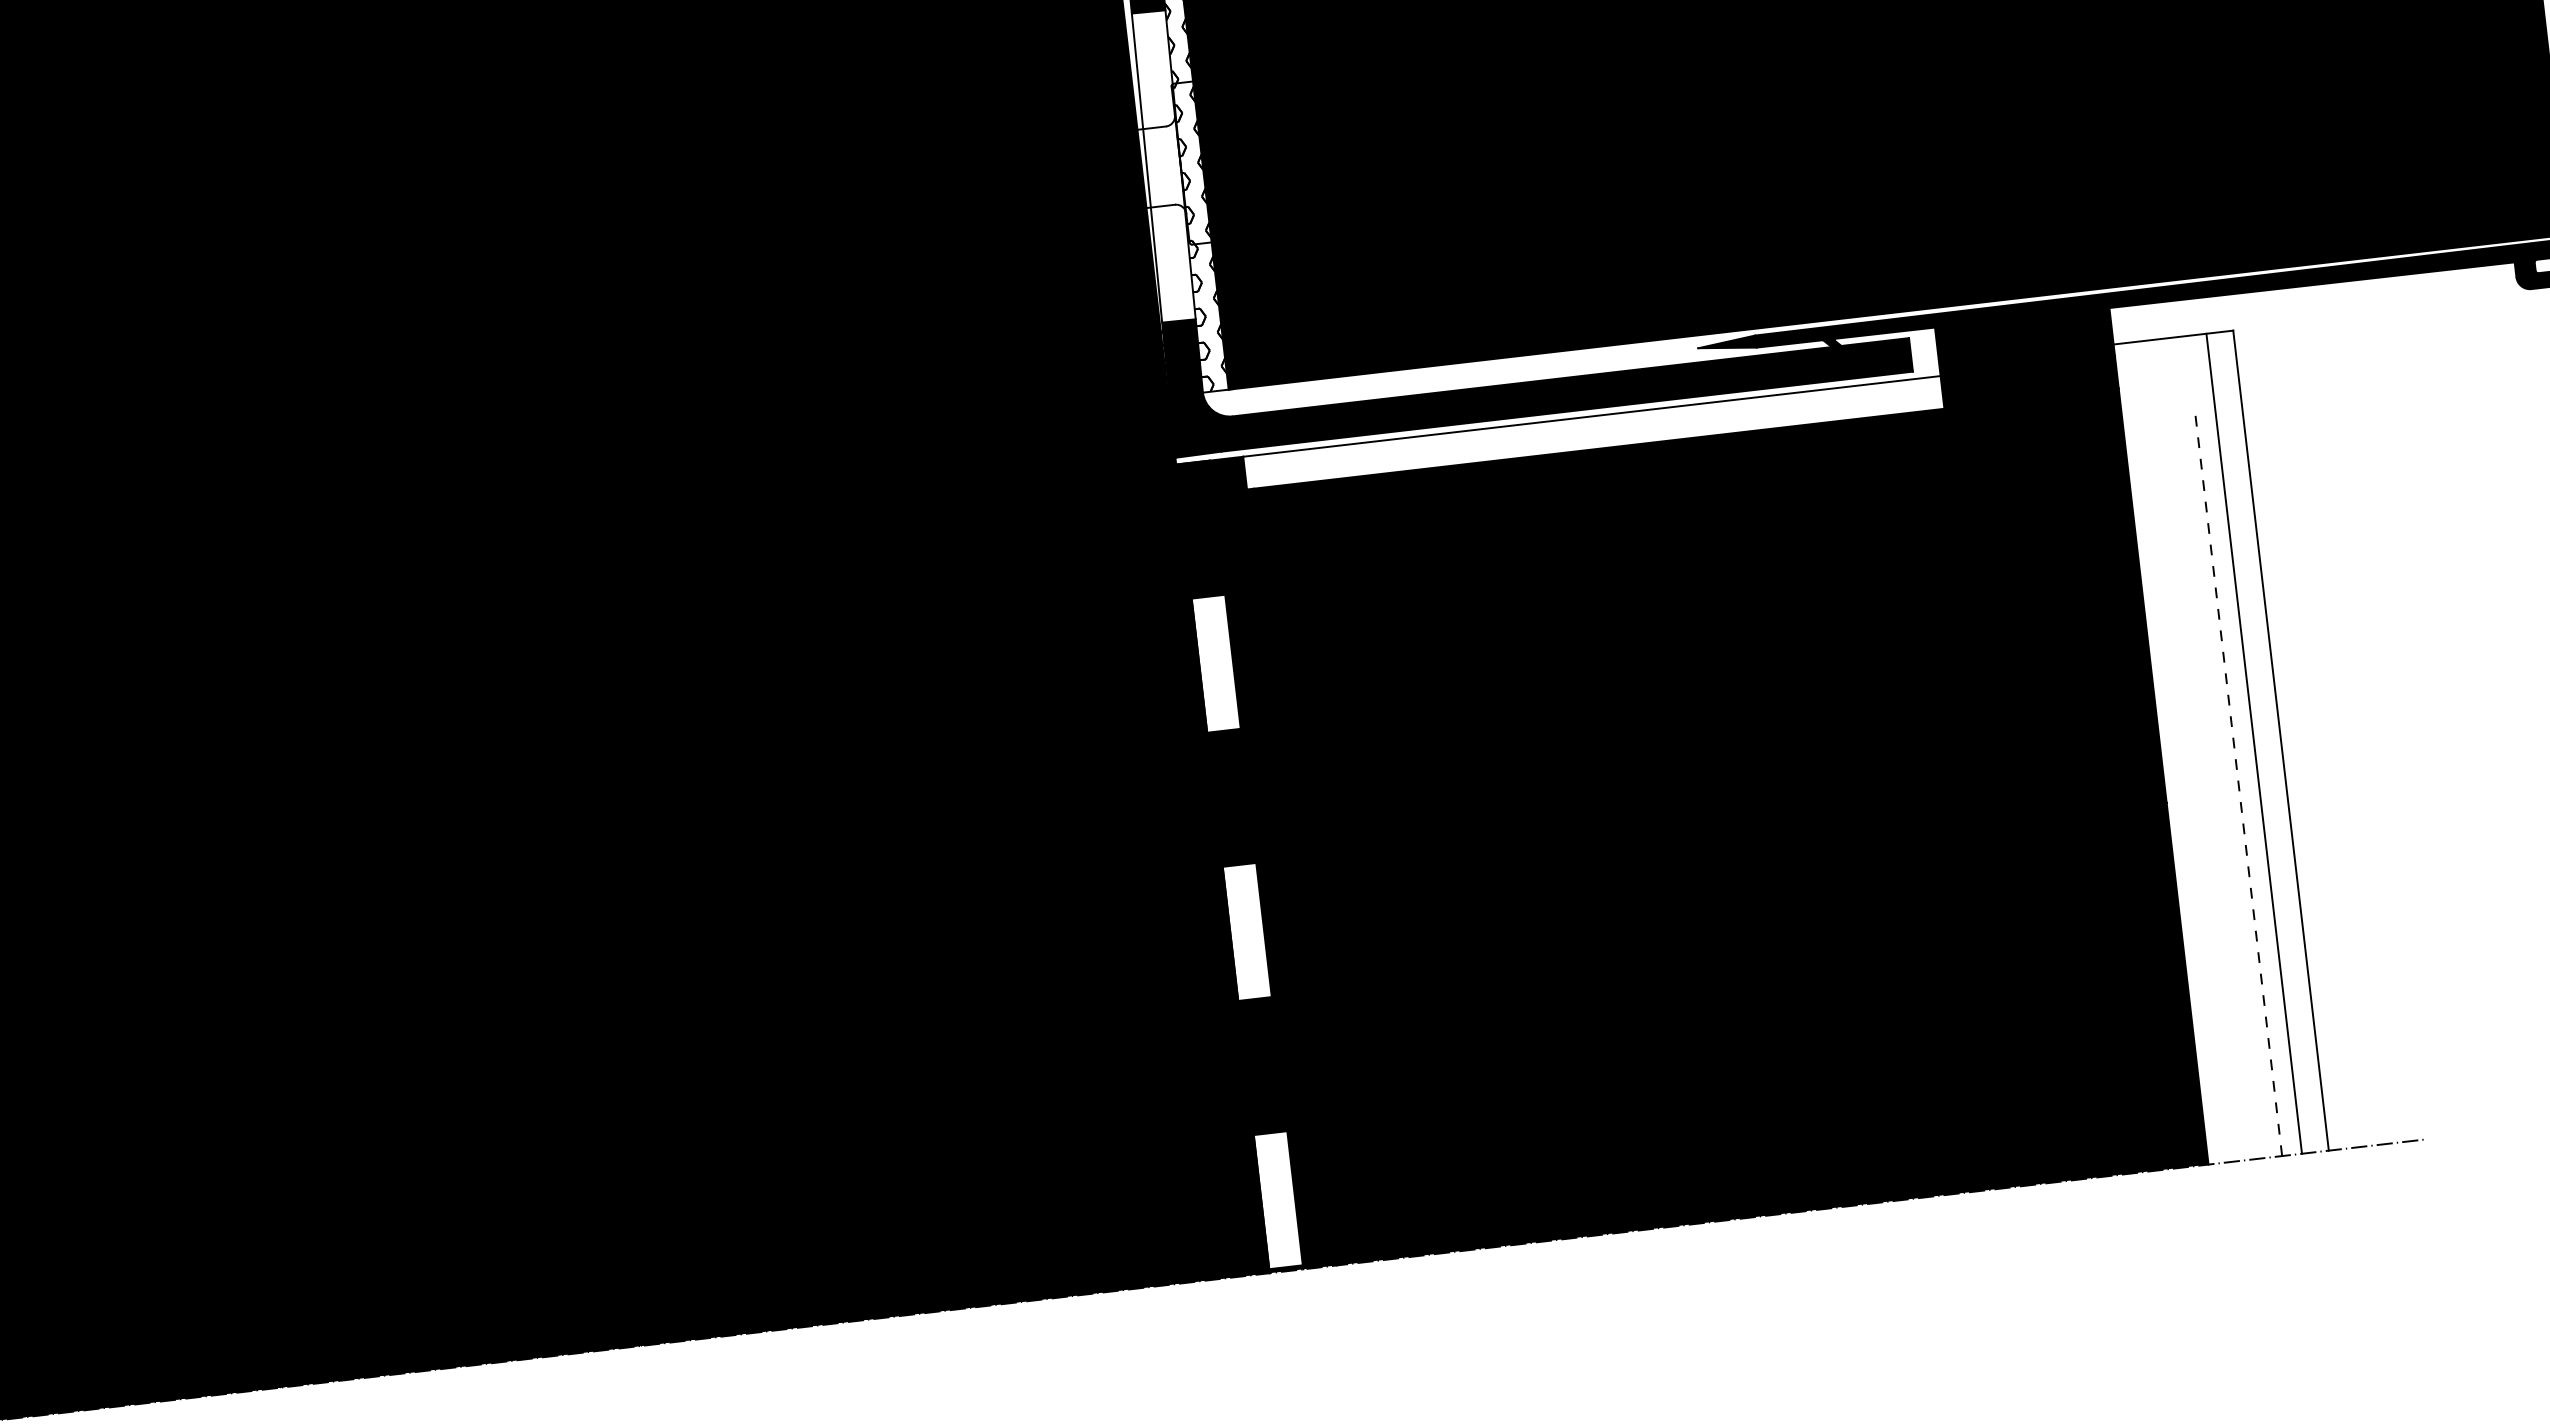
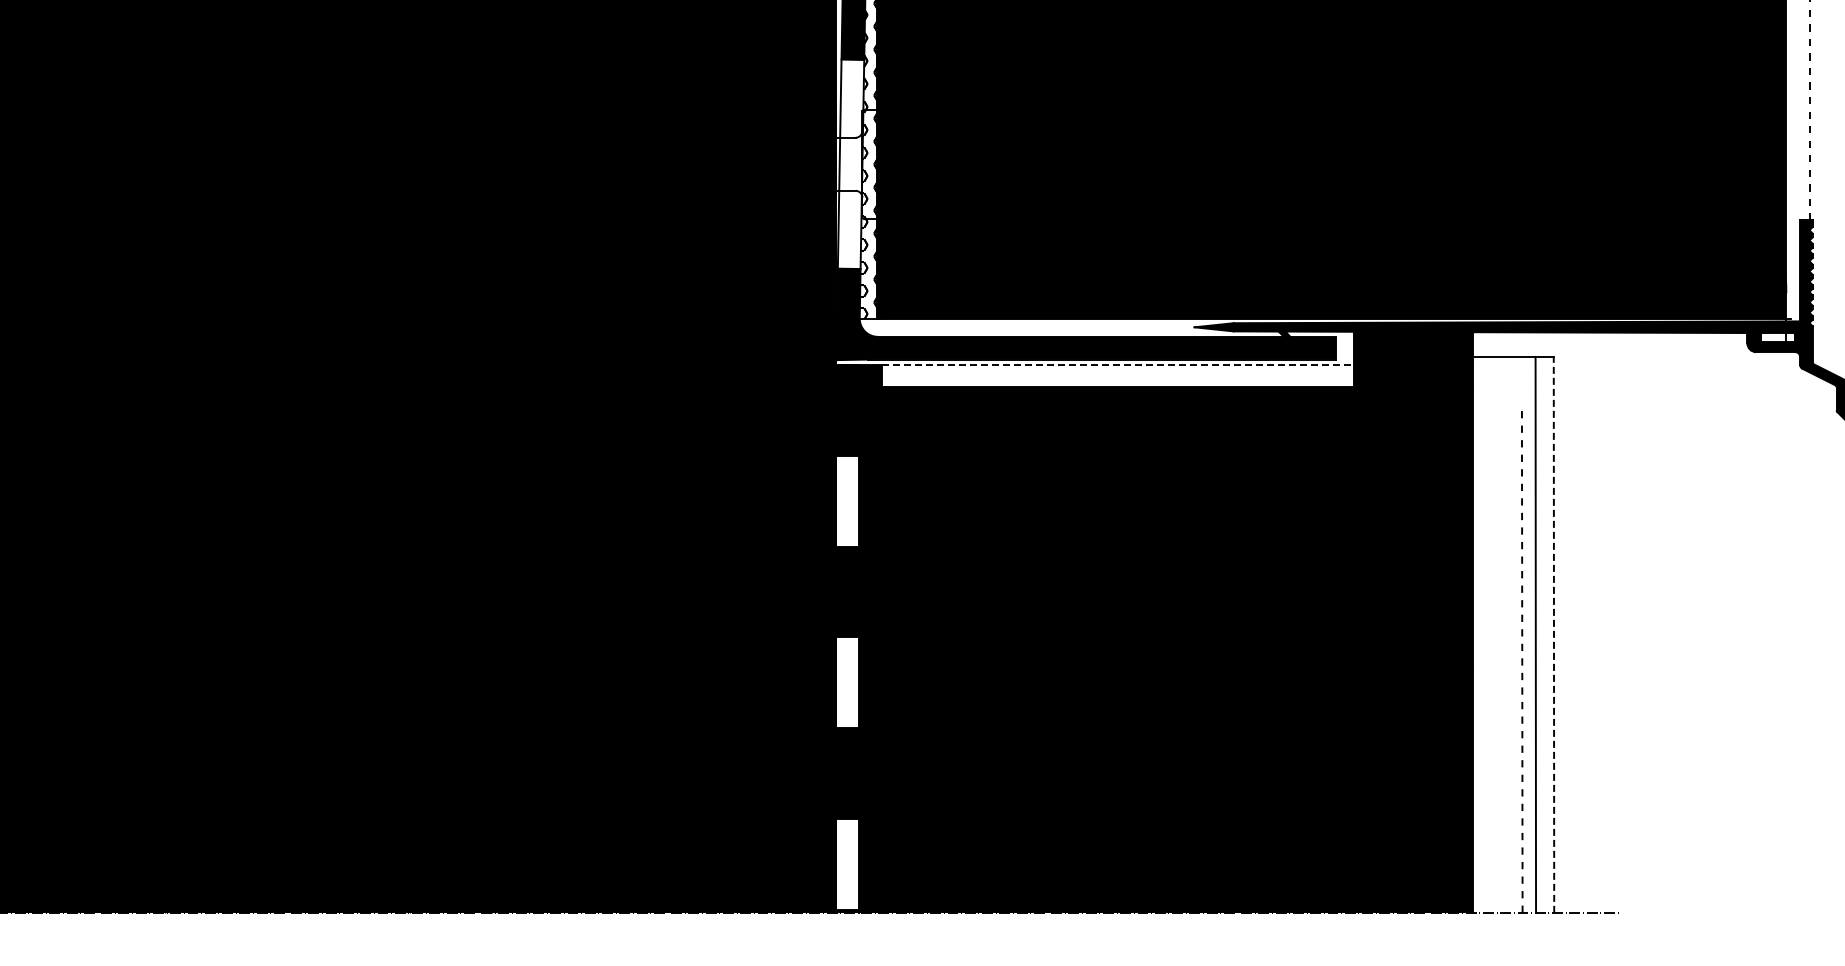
line: (1592, 416) -> (1118, 364), solid -> dashed
line: (2280, 740) -> (1553, 634), solid -> dashed

